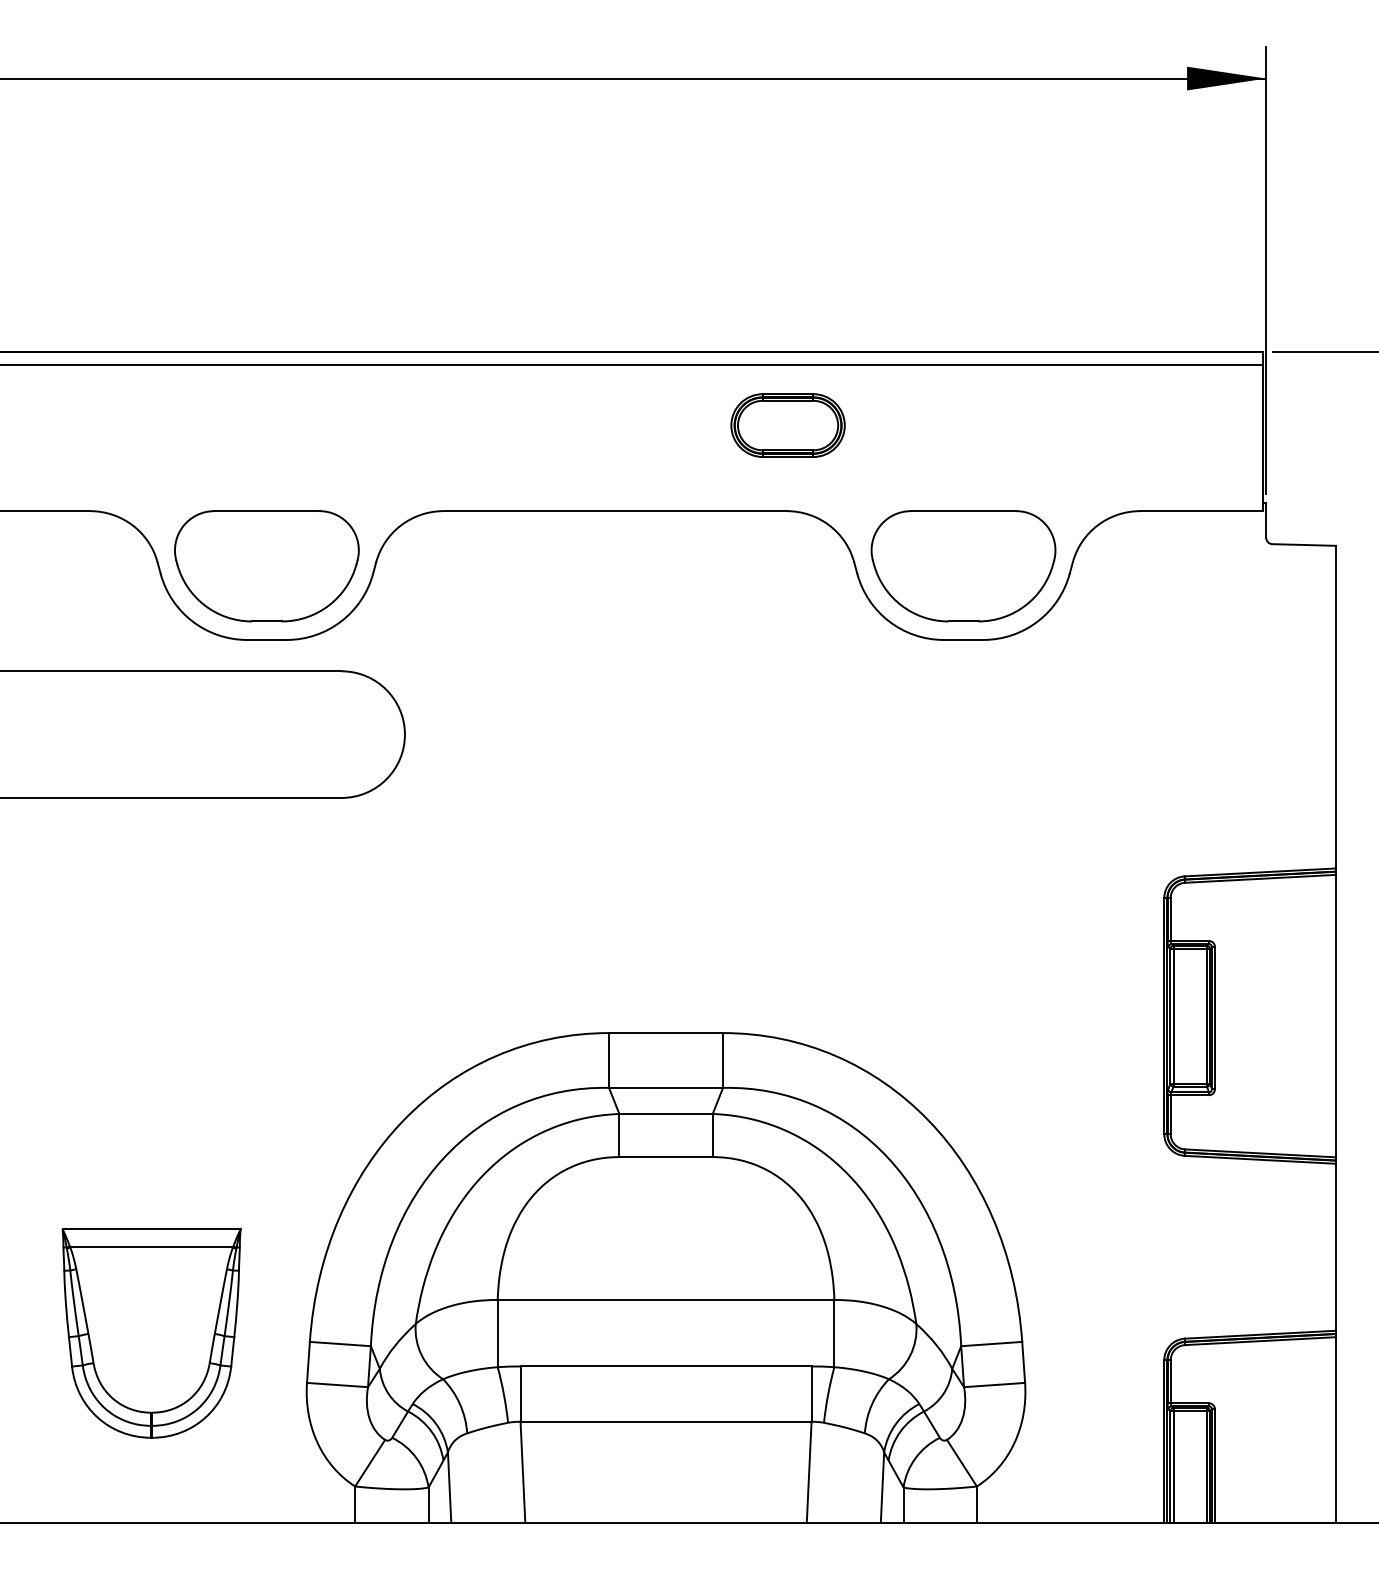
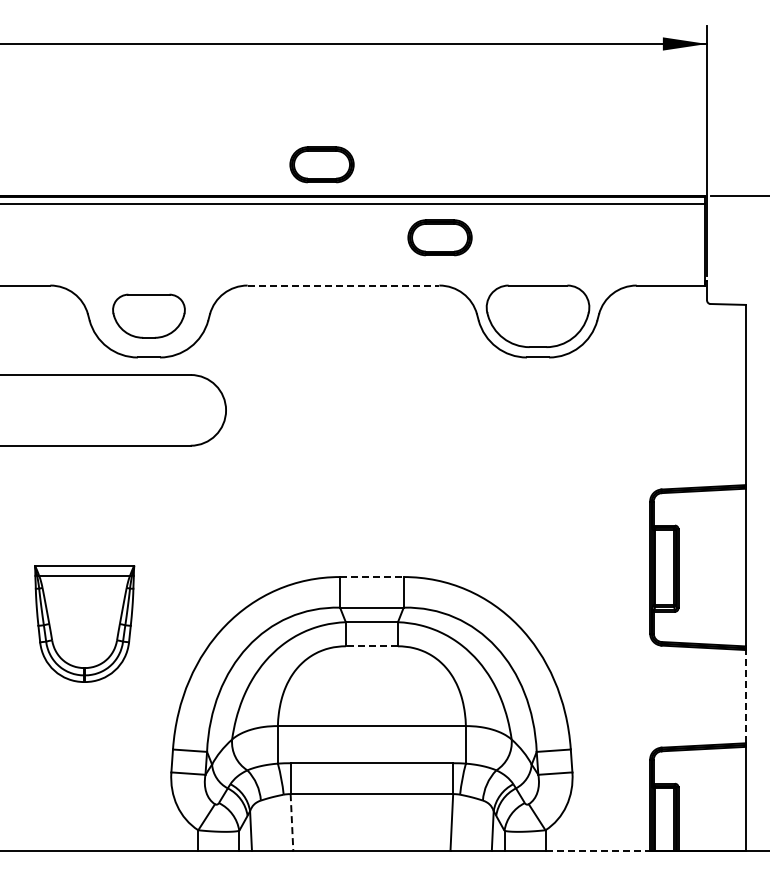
part: (575, 294) -> (321, 164), added
line: (615, 511) -> (343, 285), solid -> dashed
part: (266, 564) -> (148, 315), size x0.7
line: (665, 1033) -> (371, 577), solid -> dashed
line: (665, 1157) -> (371, 646), solid -> dashed
line: (1335, 1246) -> (745, 696), solid -> dashed
part: (151, 1332) -> (84, 623), moved
line: (523, 1472) -> (292, 822), solid -> dashed
line: (1071, 1522) -> (598, 850), solid -> dashed

